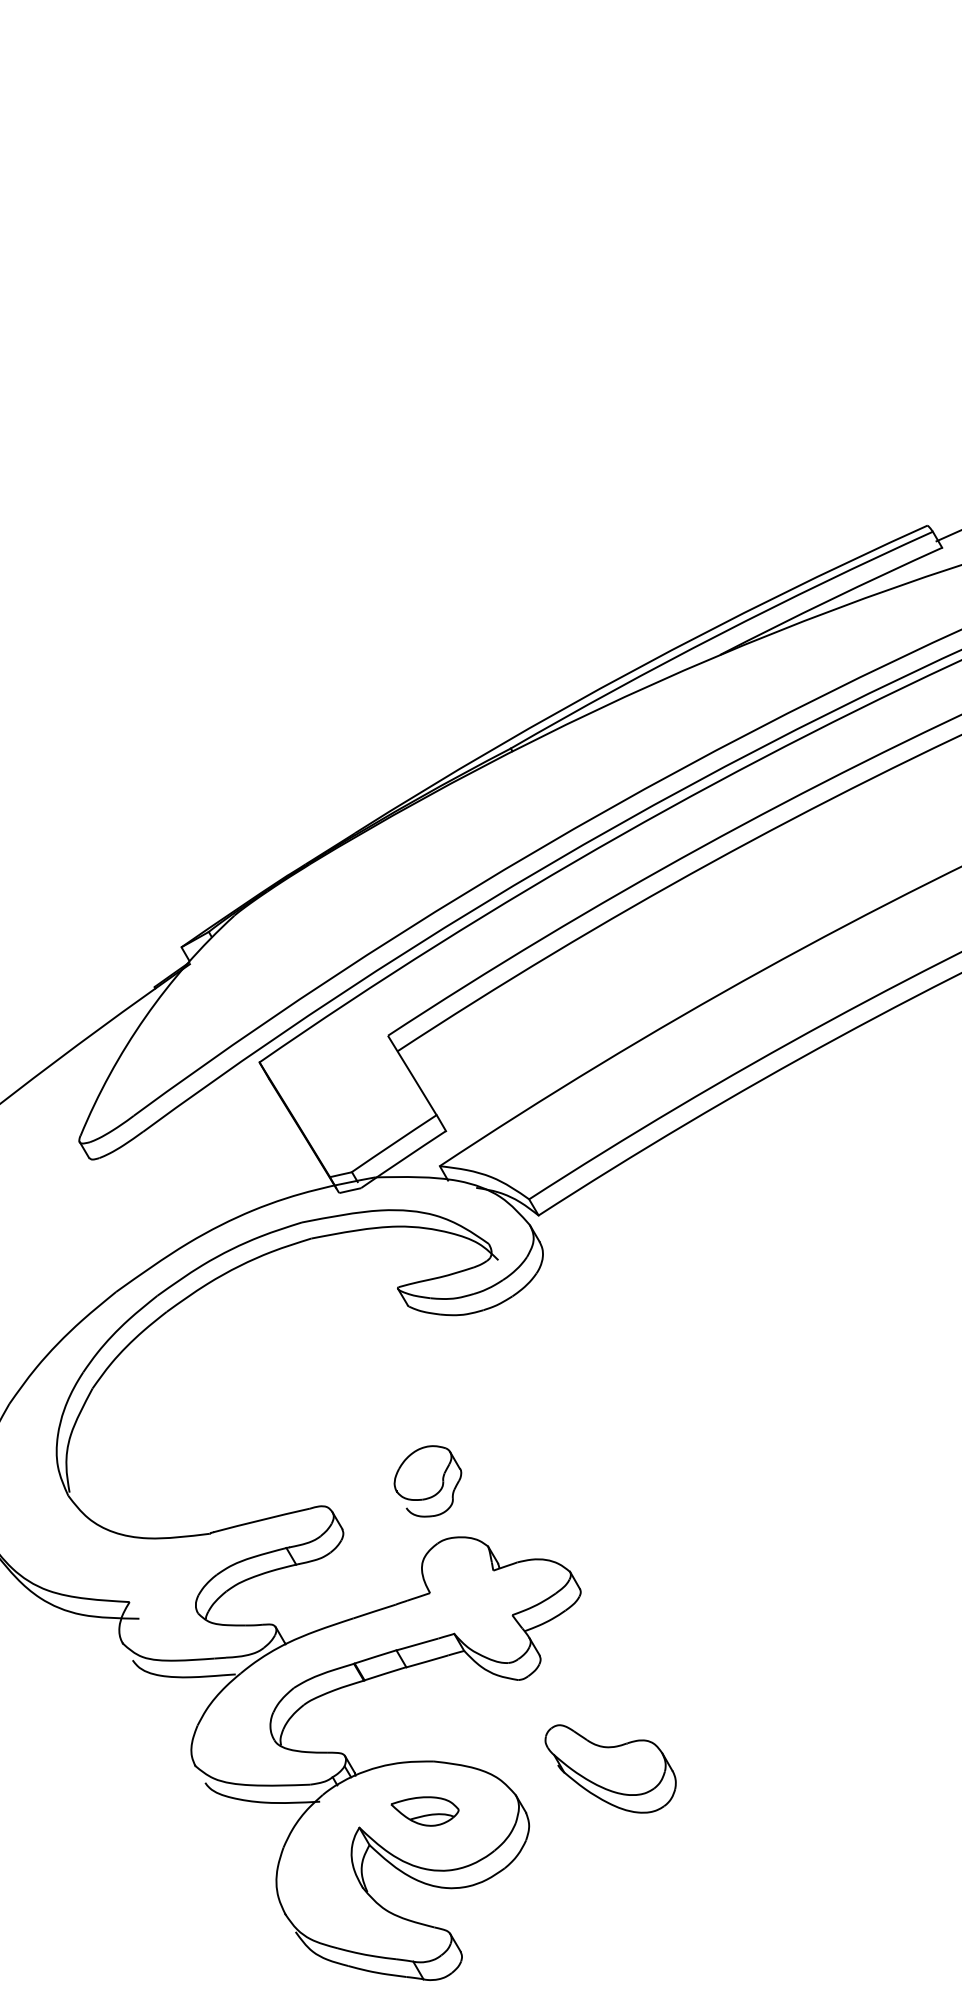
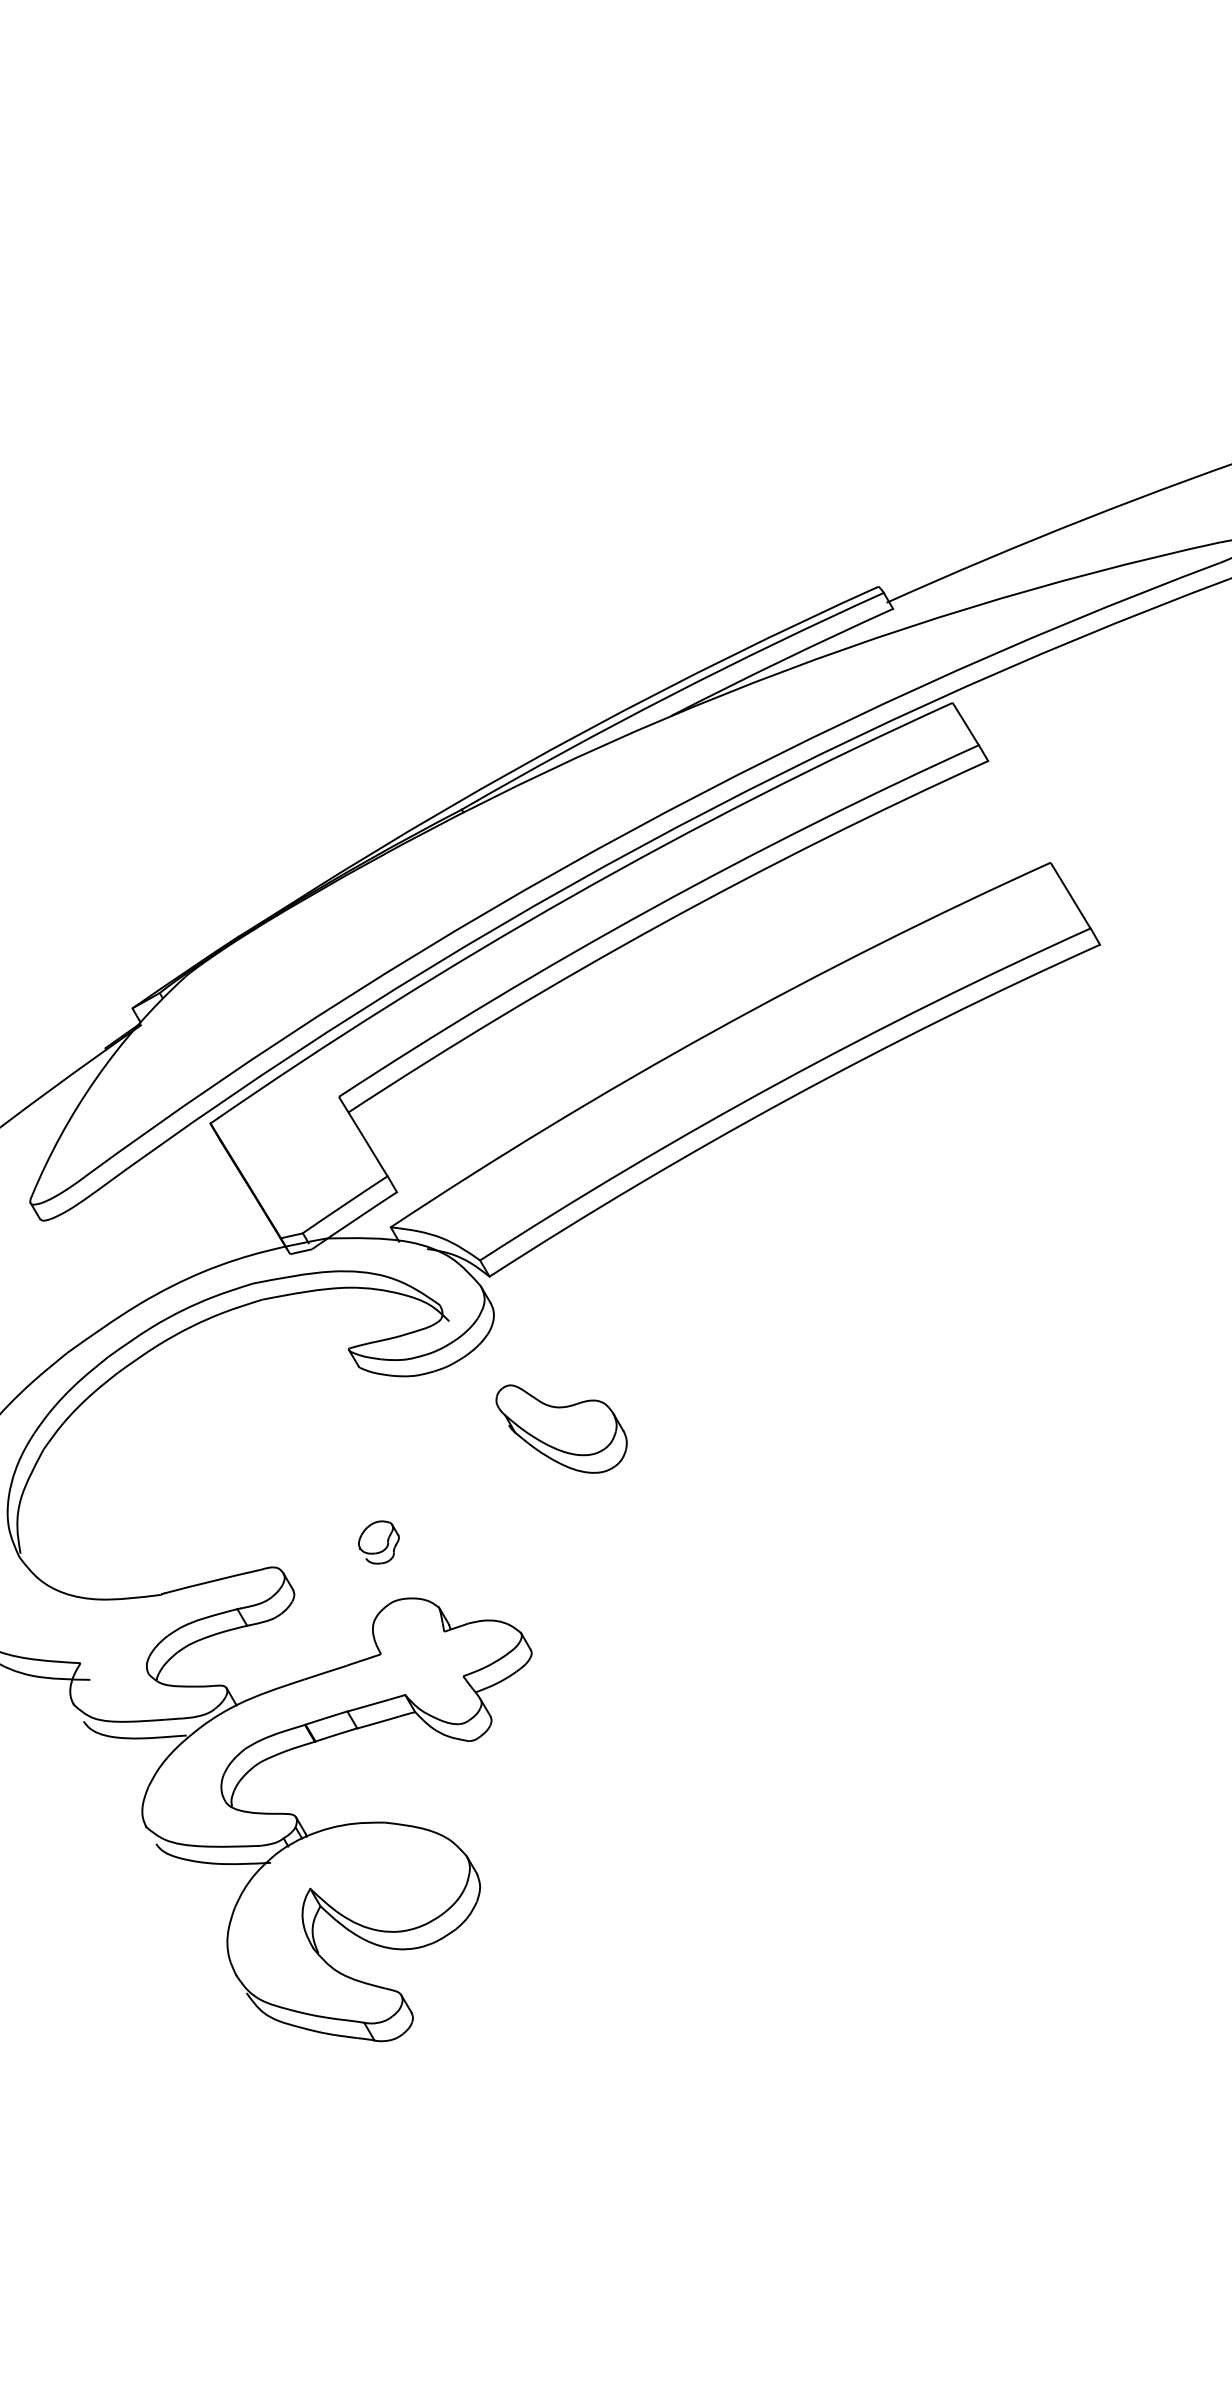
part: (427, 1481) -> (378, 1542), size x0.6
part: (610, 1768) -> (561, 1428), moved
part: (424, 1811) -> (375, 1872), removed

